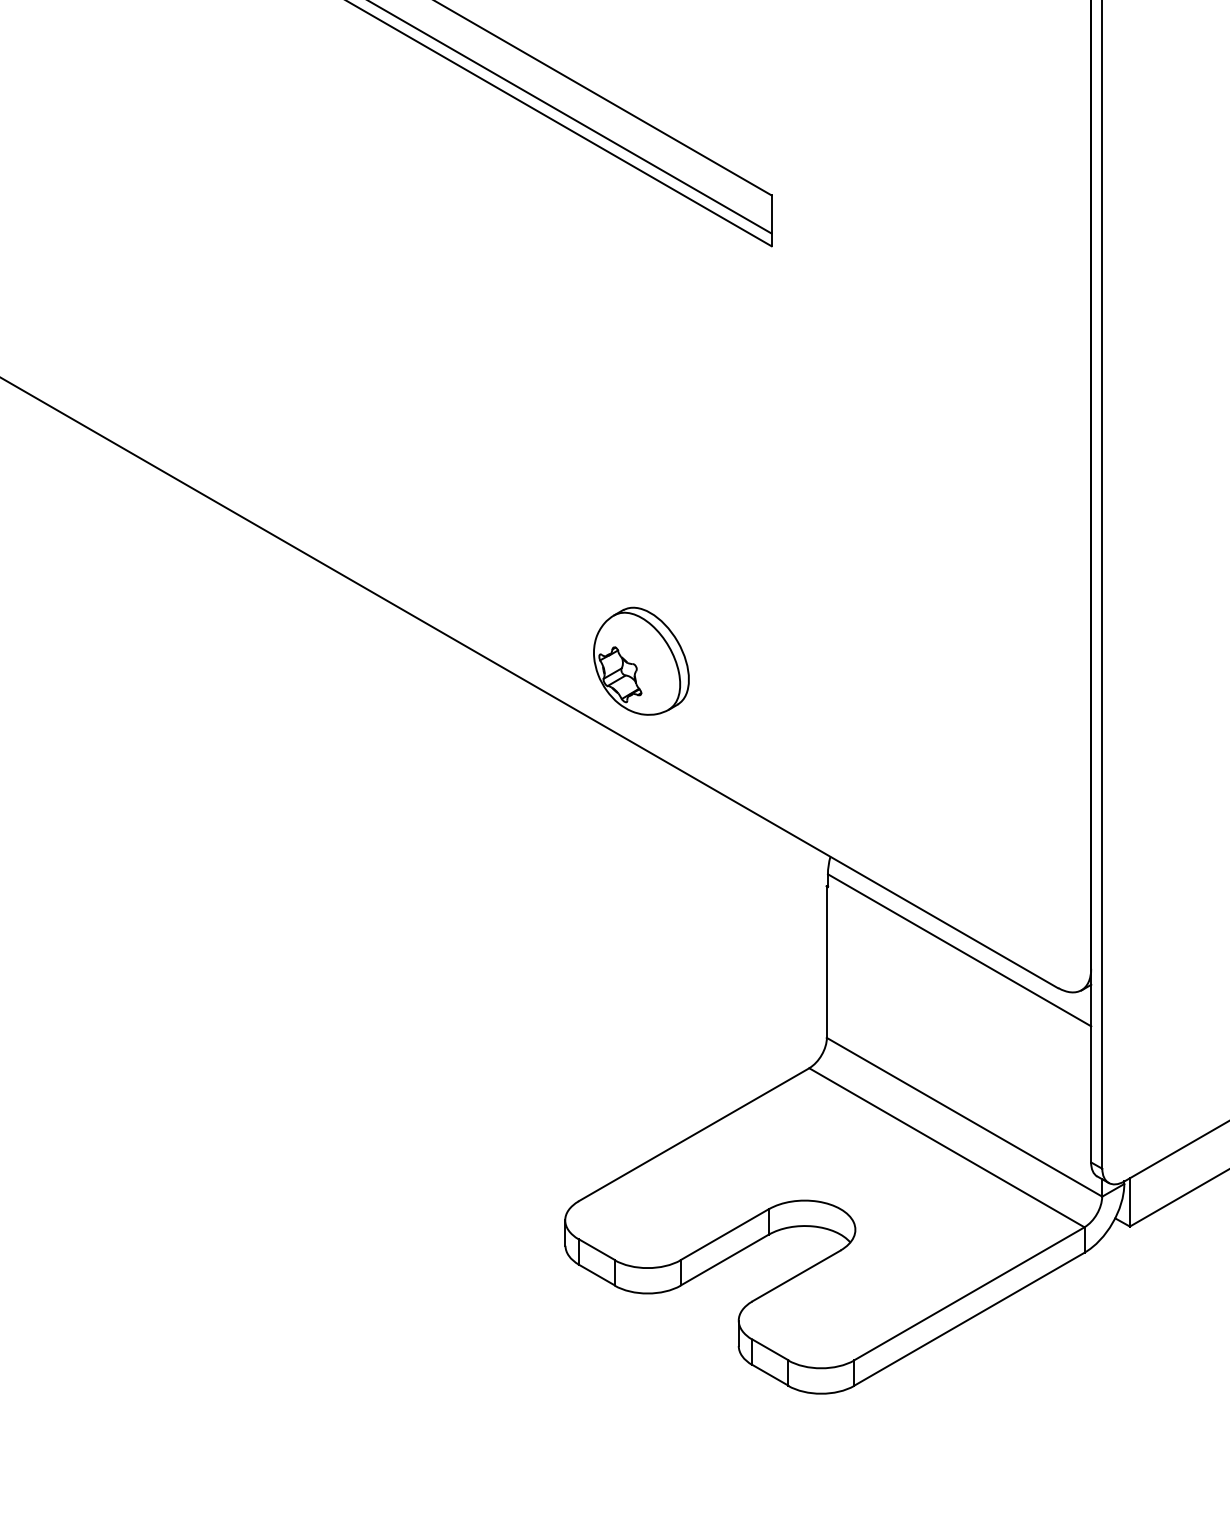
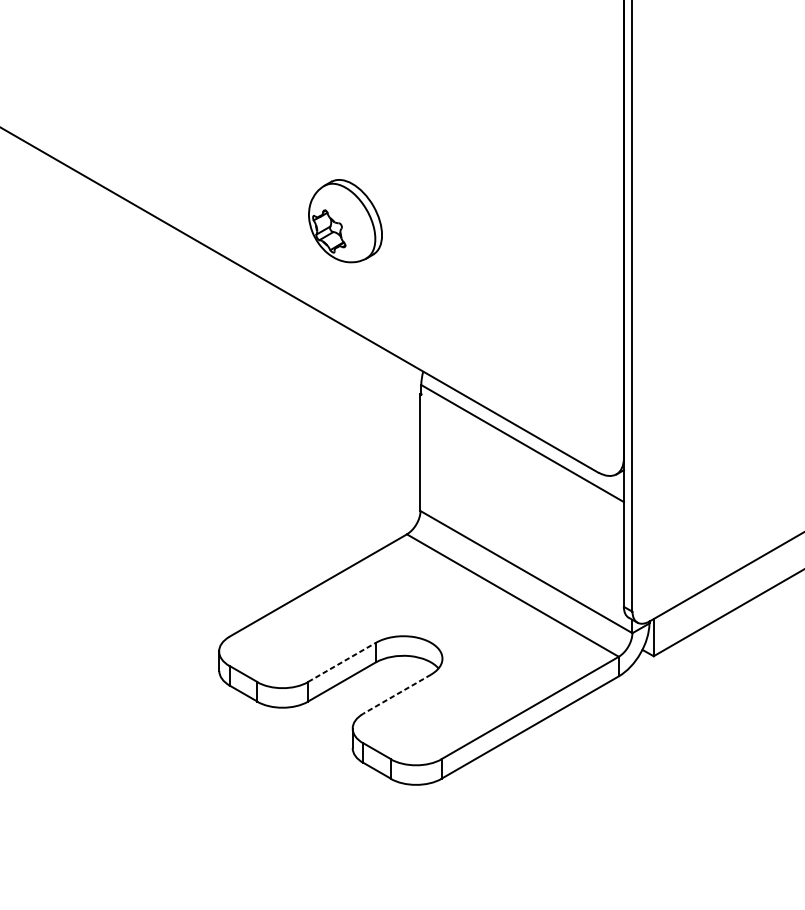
part: (641, 660) -> (345, 220), moved
line: (724, 1234) -> (341, 662), solid -> dashed
line: (796, 1275) -> (397, 693), solid -> dashed

